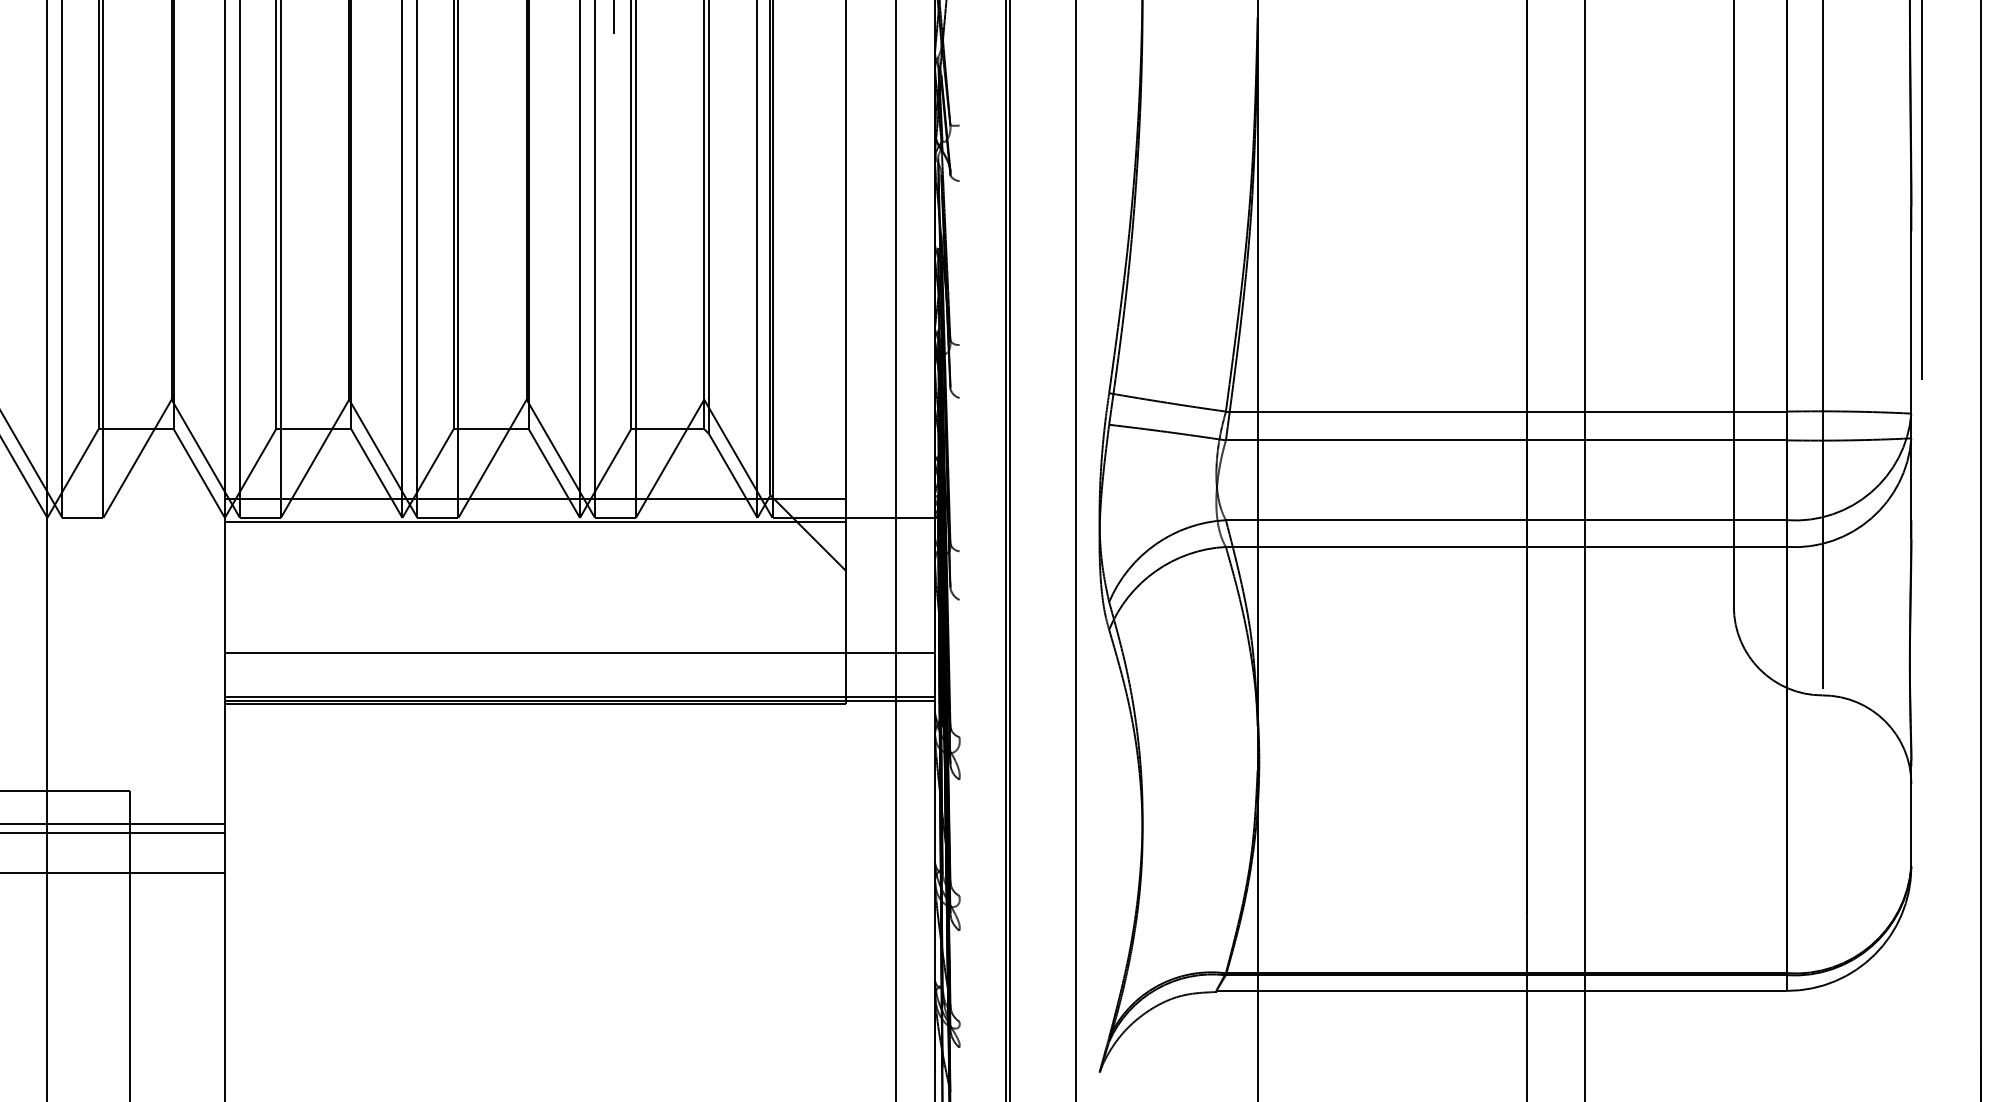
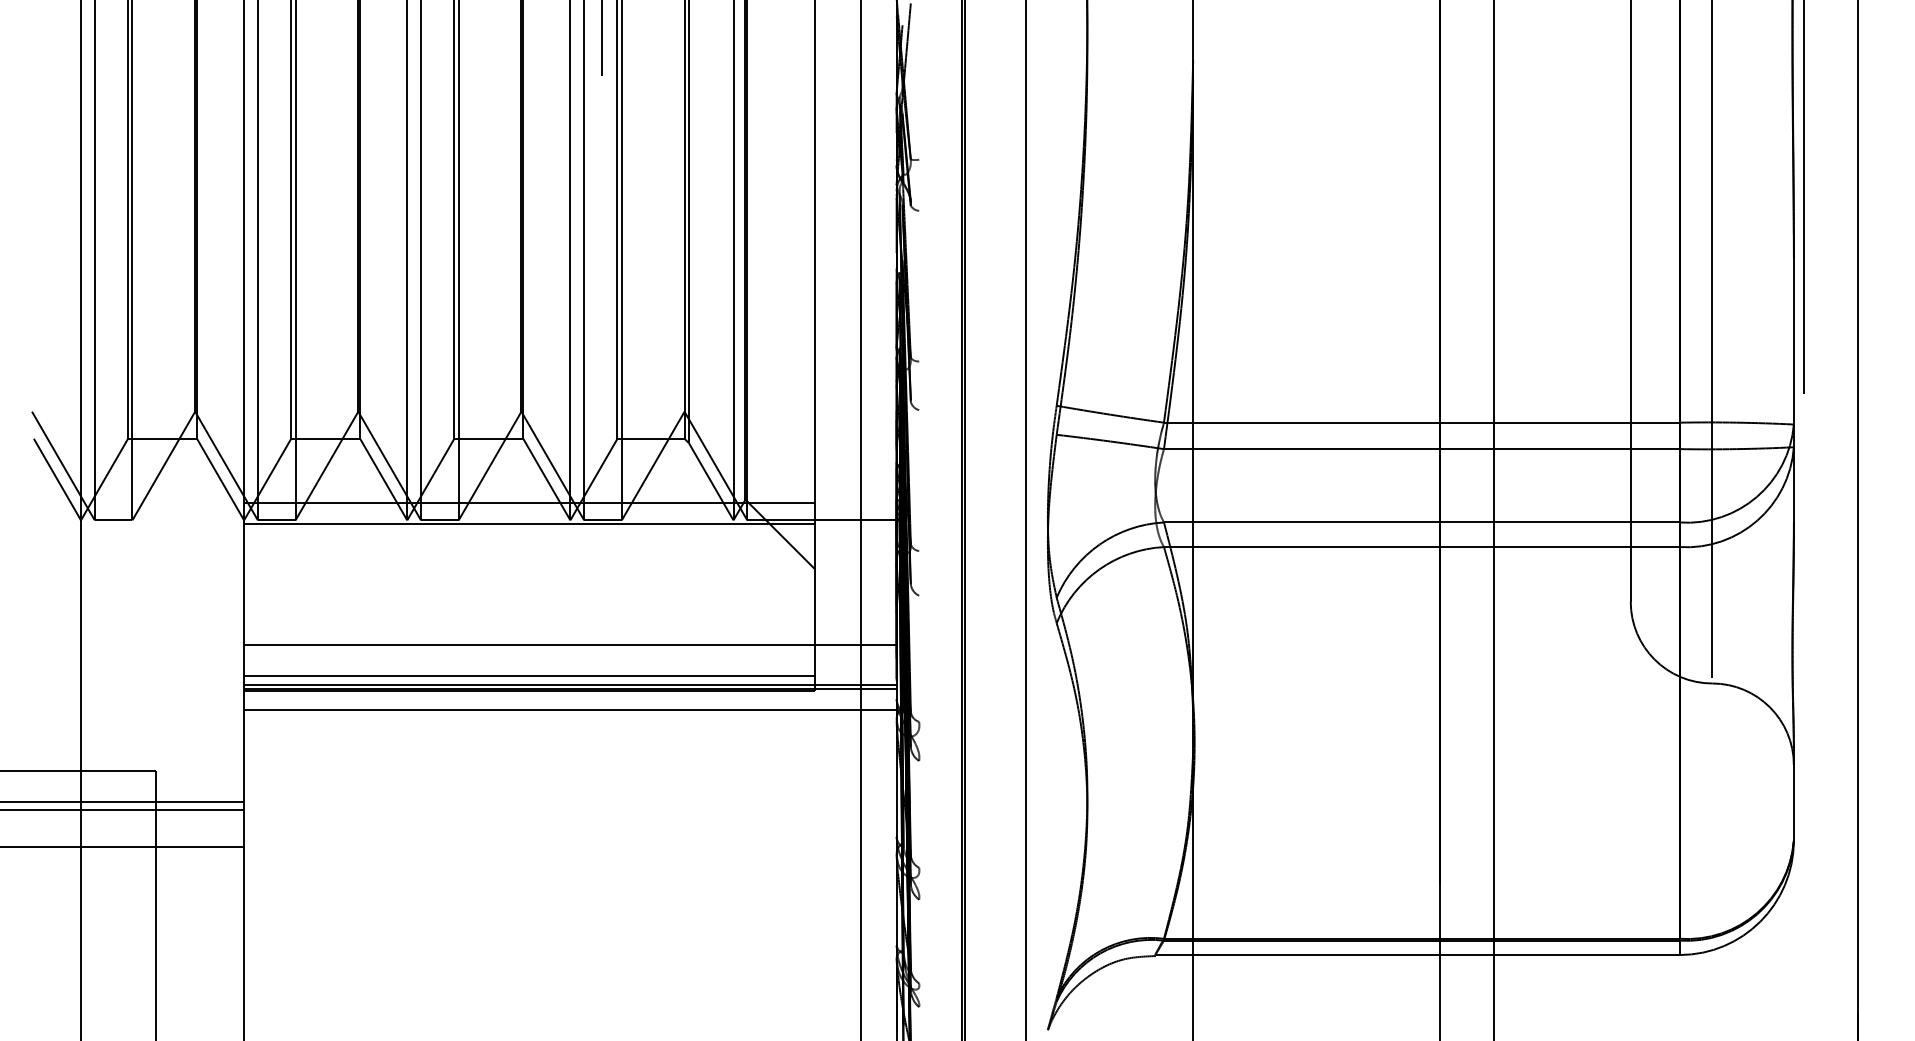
line: (535, 686) -> (529, 675), added
line: (580, 724) -> (570, 710), added

